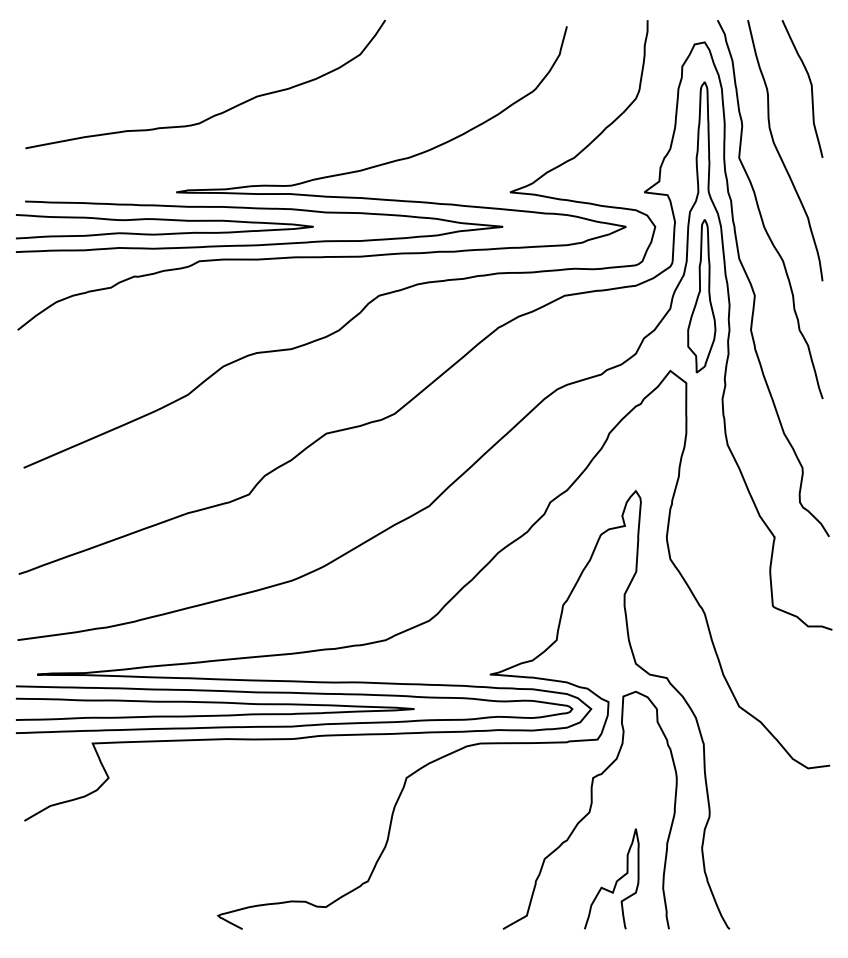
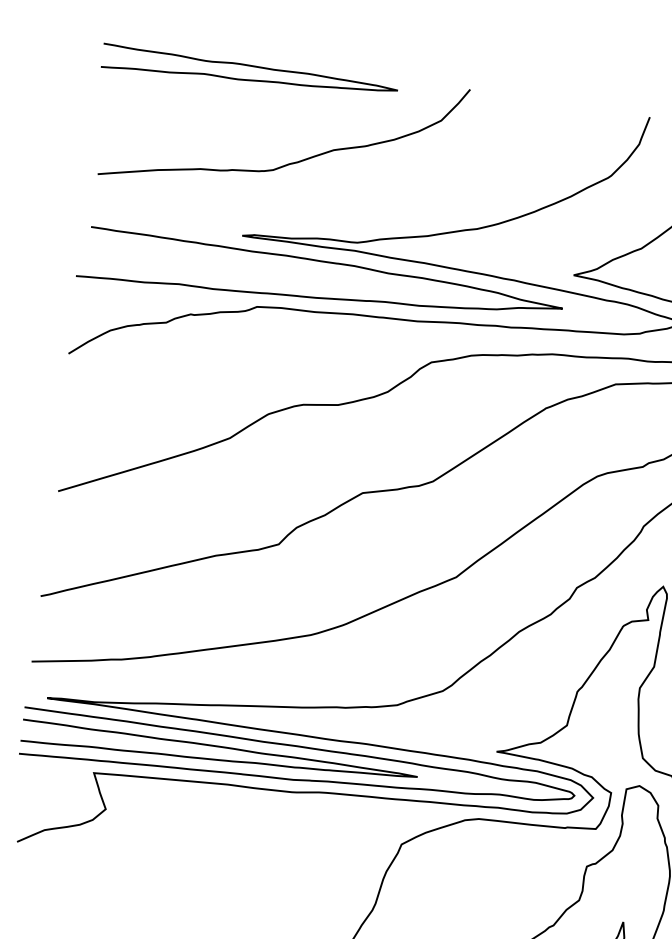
curve: (164, 220) -> (250, 66), moved

